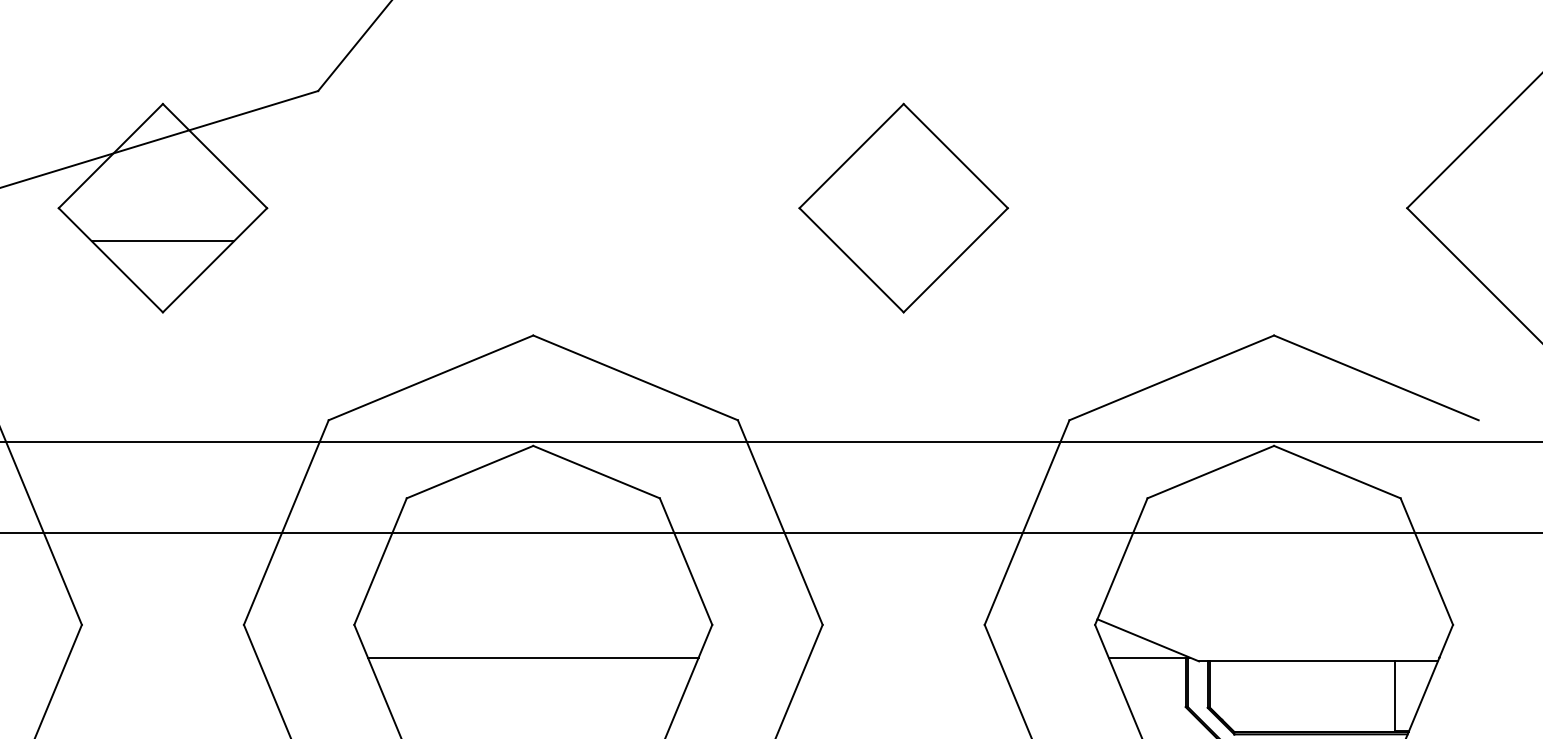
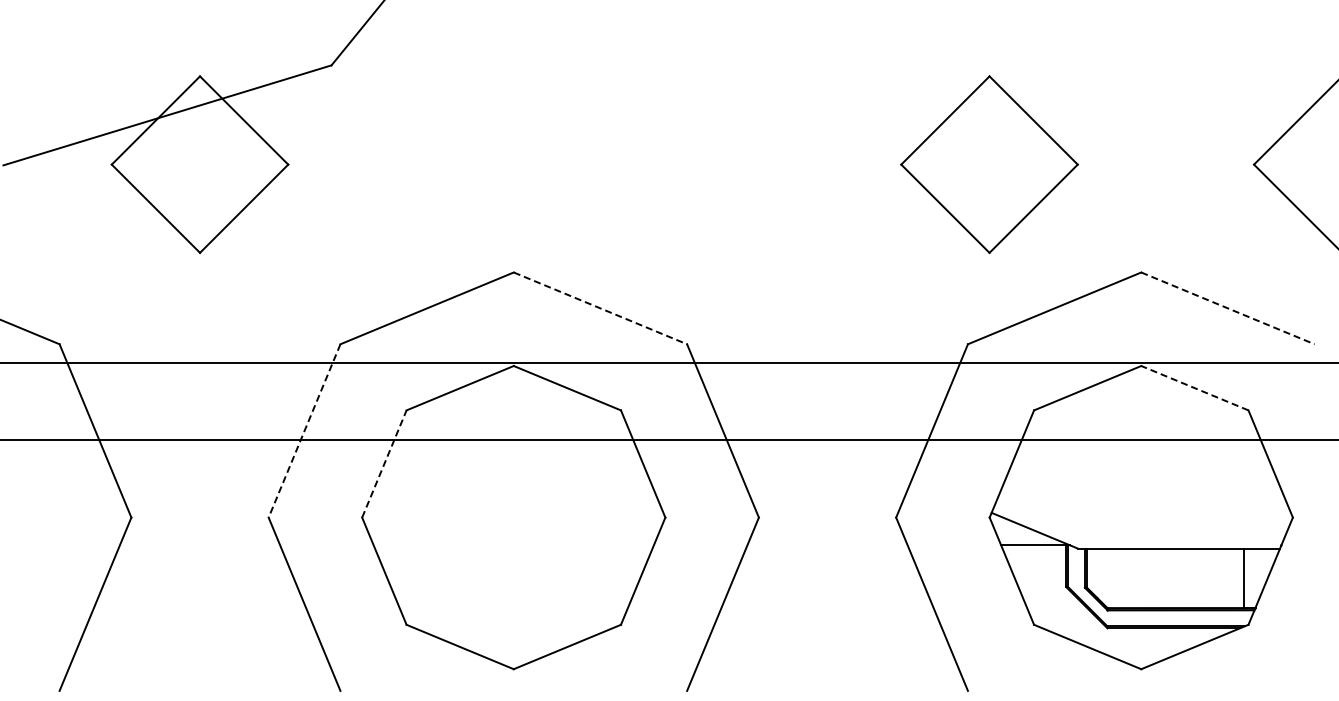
part: (903, 208) -> (989, 164), moved
line: (162, 241) -> (199, 192), removed
line: (635, 378) -> (600, 308), solid -> dashed
line: (1375, 378) -> (1227, 308), solid -> dashed
line: (1336, 472) -> (1194, 388), solid -> dashed
line: (286, 522) -> (304, 430), solid -> dashed
line: (380, 561) -> (384, 463), solid -> dashed
line: (532, 657) -> (513, 545), removed

